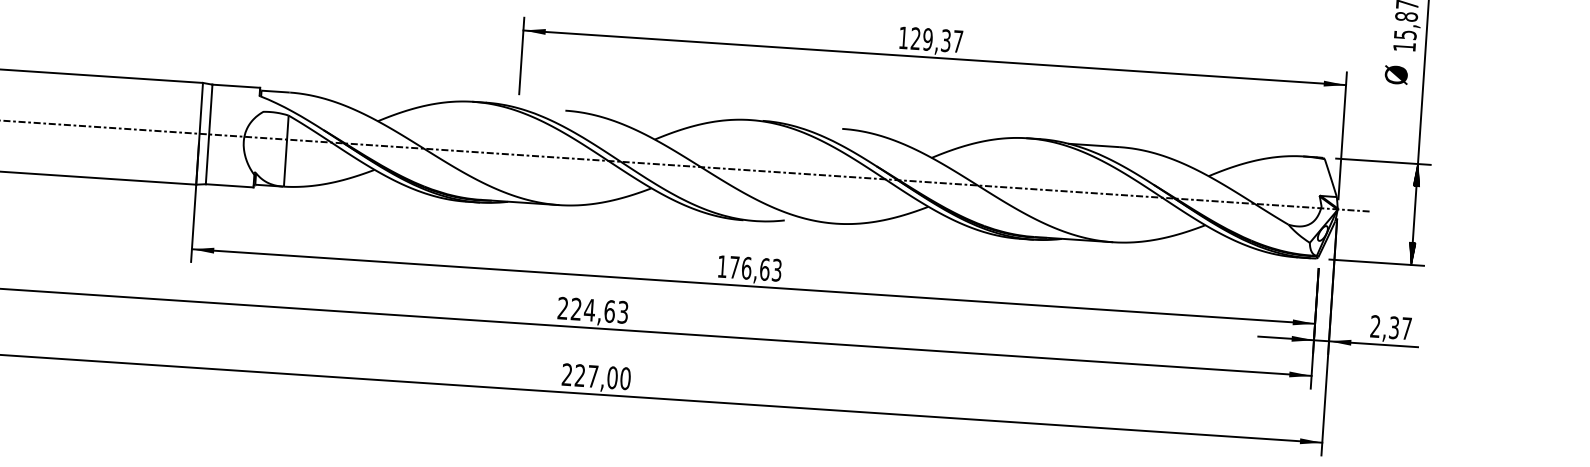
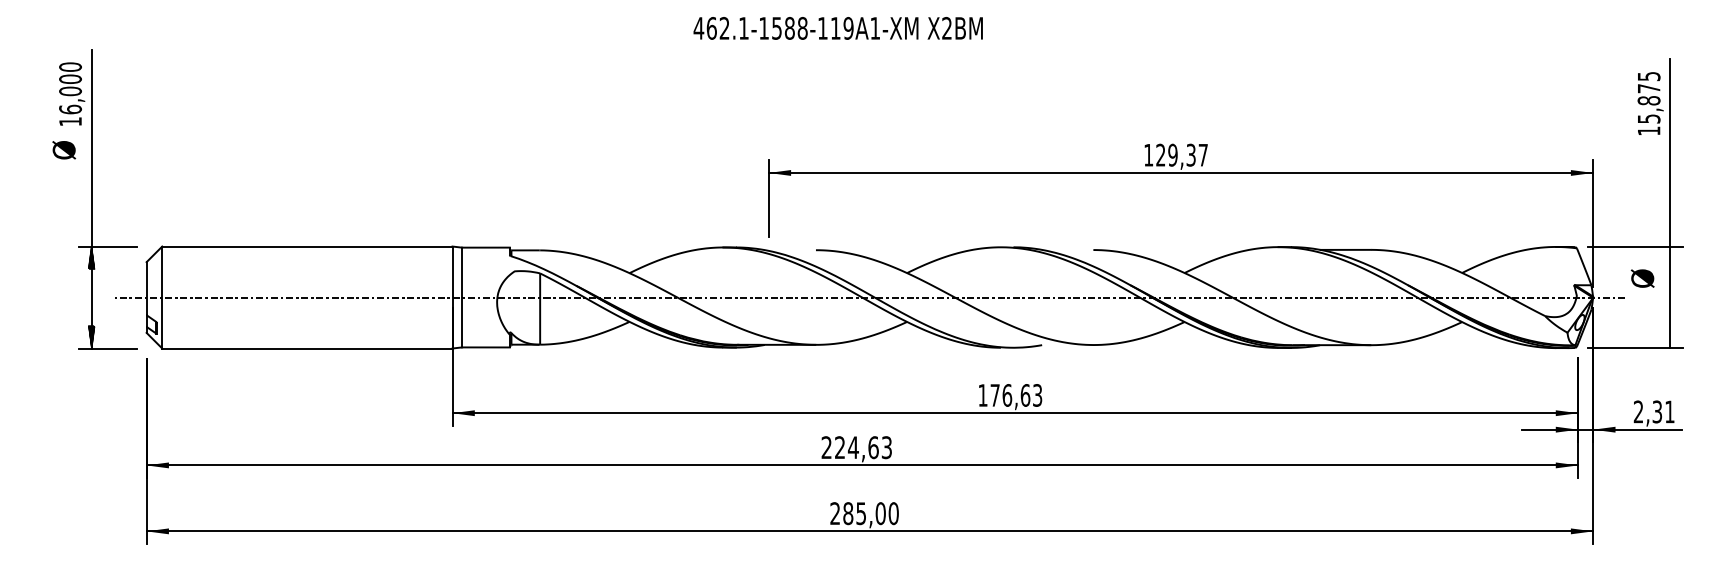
text: (1396, 74) -> (1642, 278), moved
hatch: (1417, 174) -> (1670, 257), removed
hatch: (1412, 253) -> (1670, 336), removed
text: (1406, 328) -> (1669, 411), 2,37 -> 2,31
text: (586, 375) -> (854, 513), 227,00 -> 285,00

